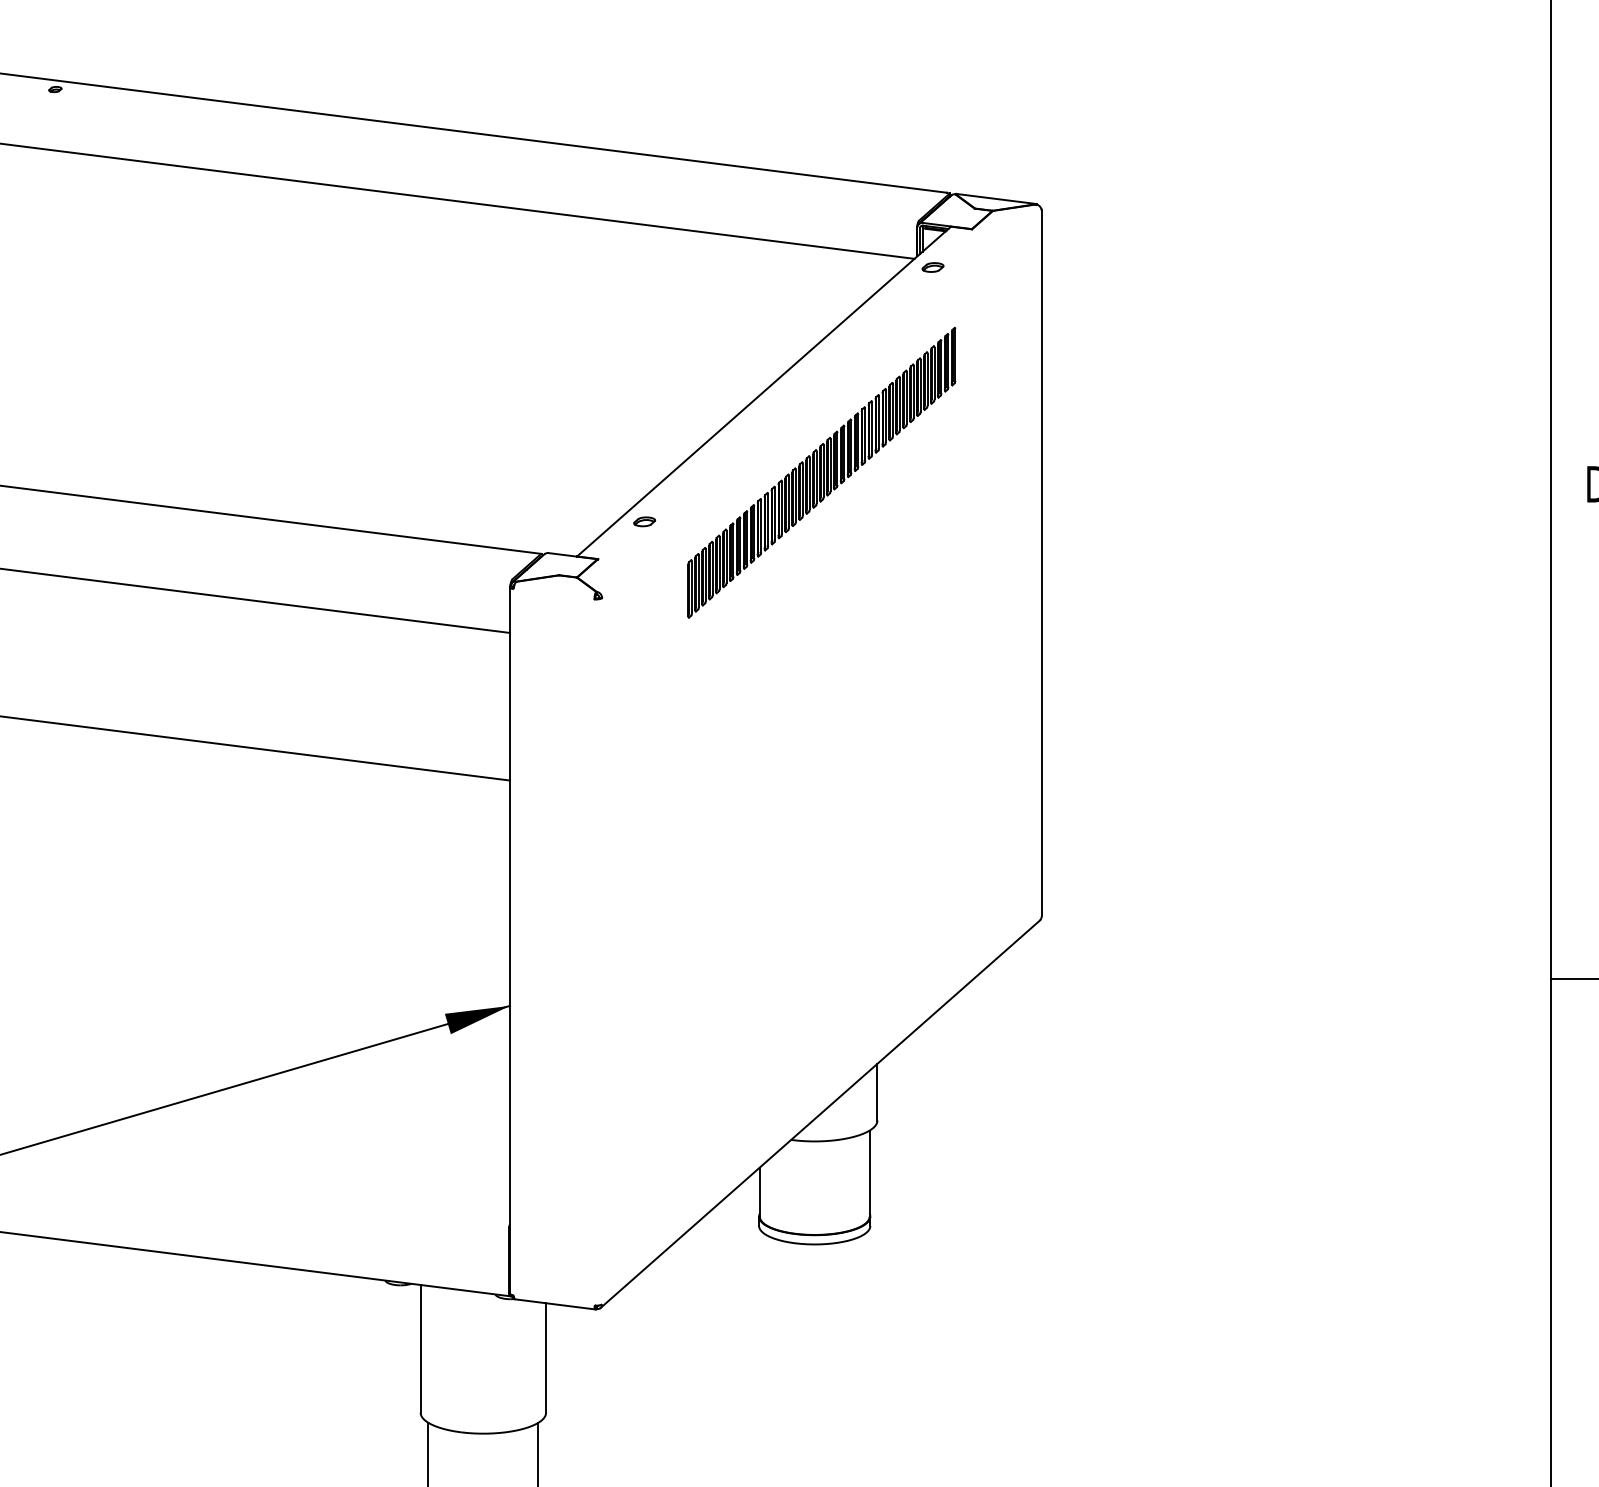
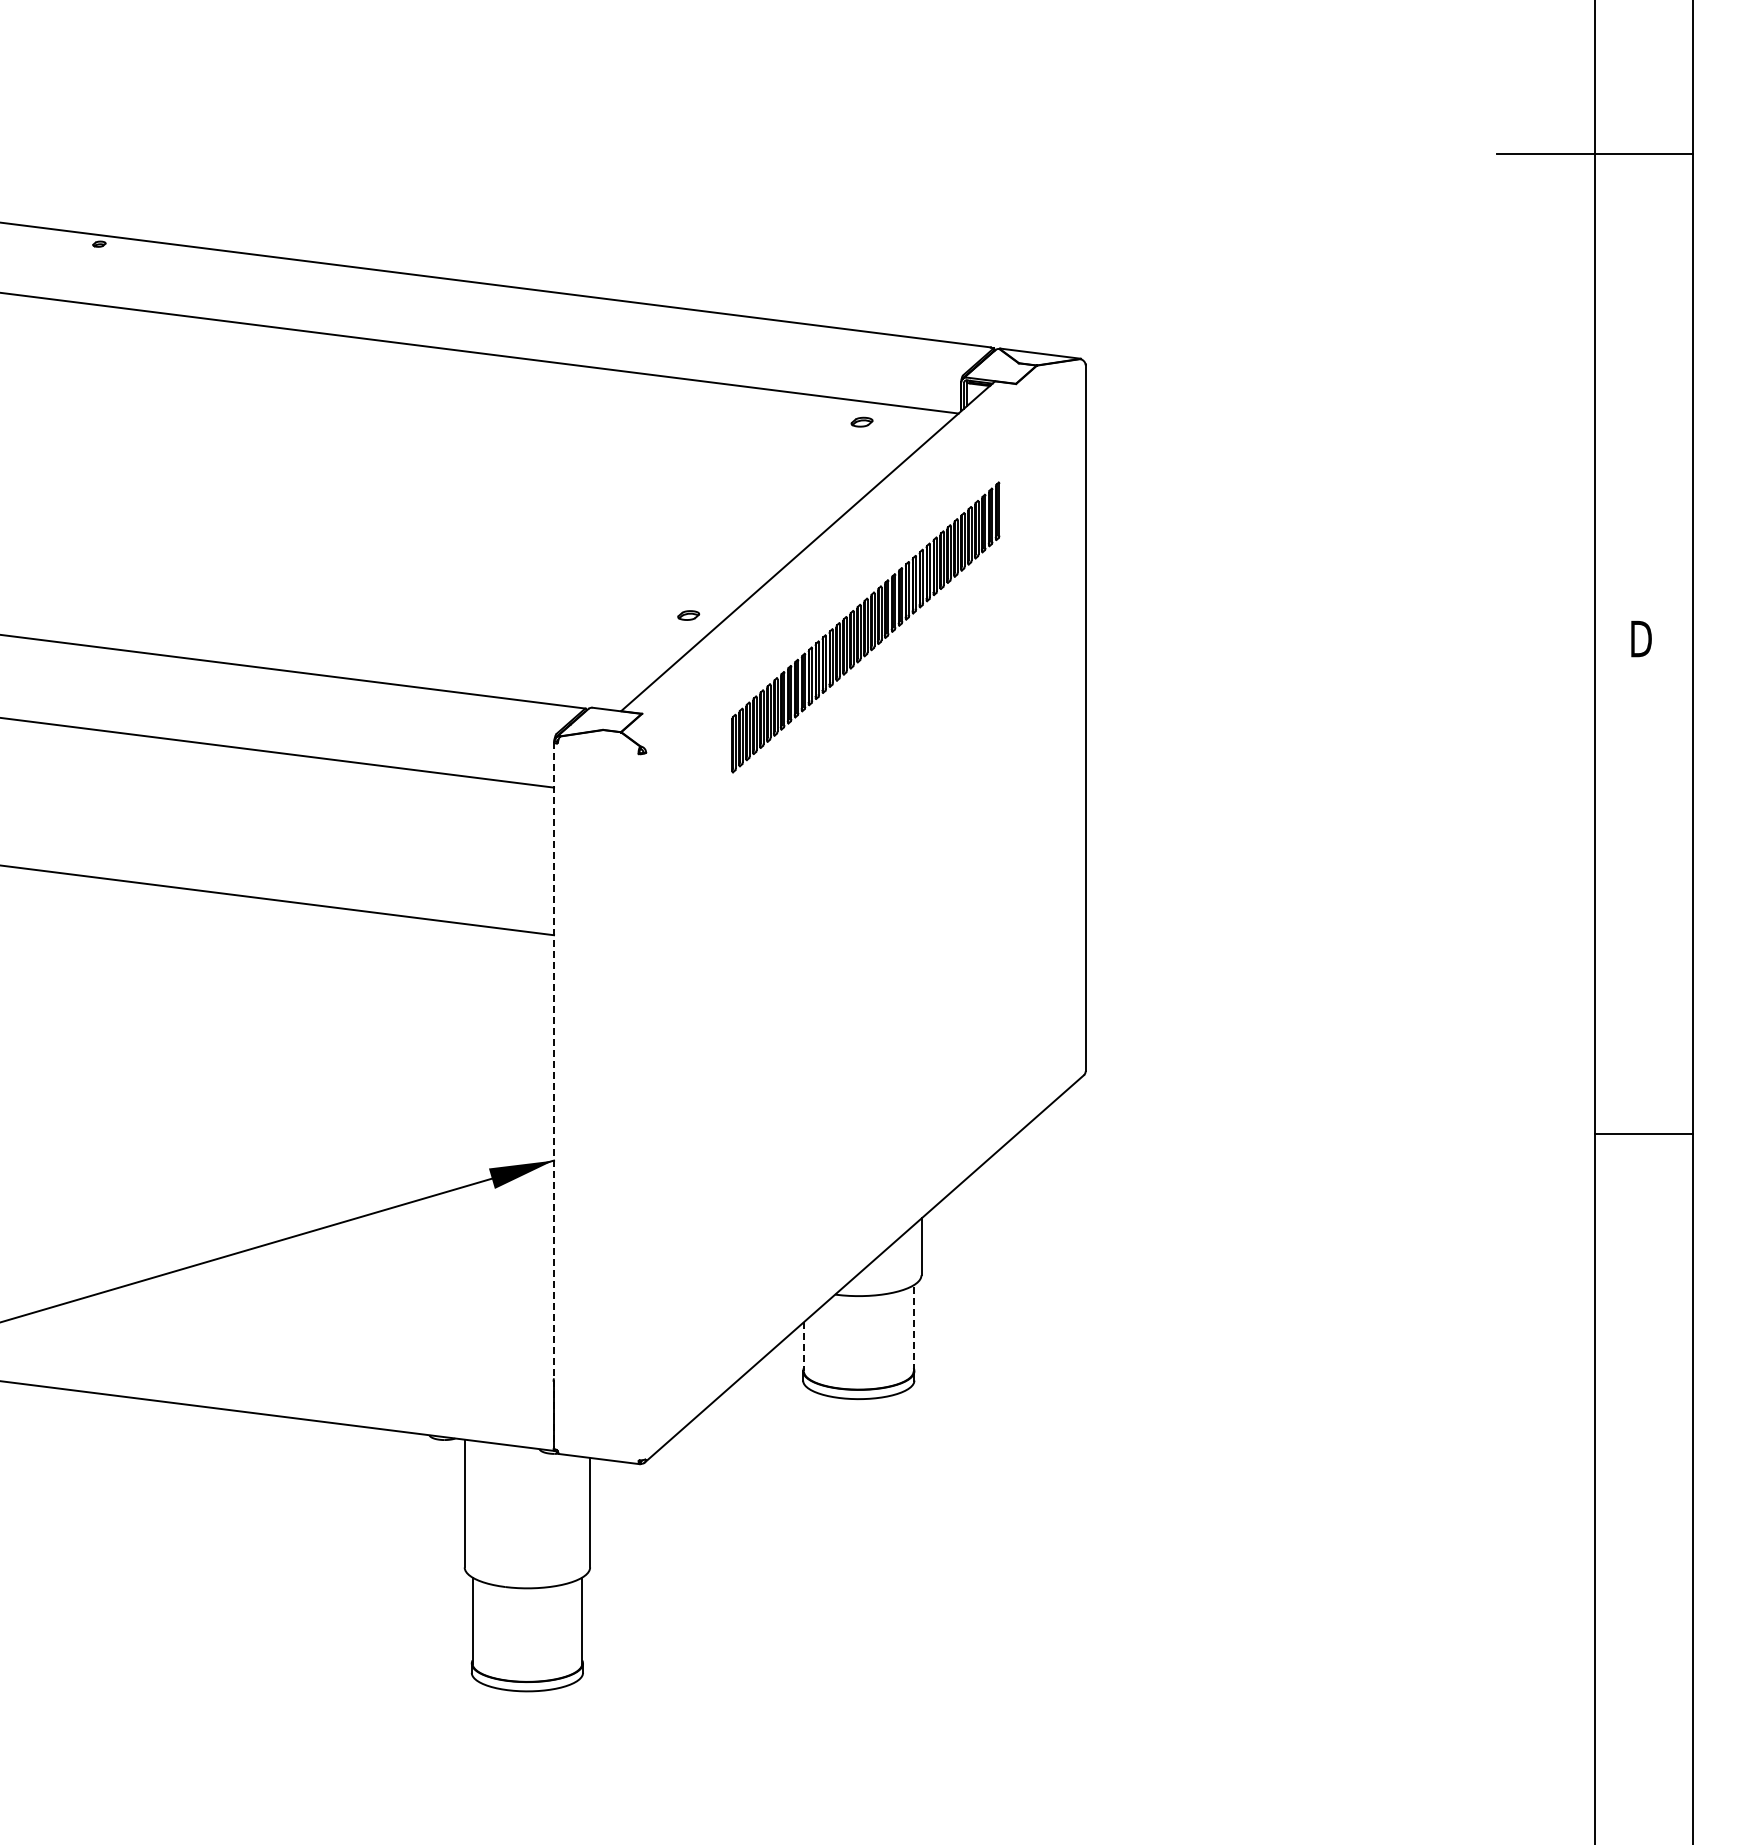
part: (932, 266) -> (861, 421), moved
part: (644, 521) -> (688, 615), moved
line: (510, 940) -> (554, 1095), solid -> dashed
line: (869, 1172) -> (913, 1327), solid -> dashed
line: (759, 1191) -> (803, 1346), solid -> dashed

